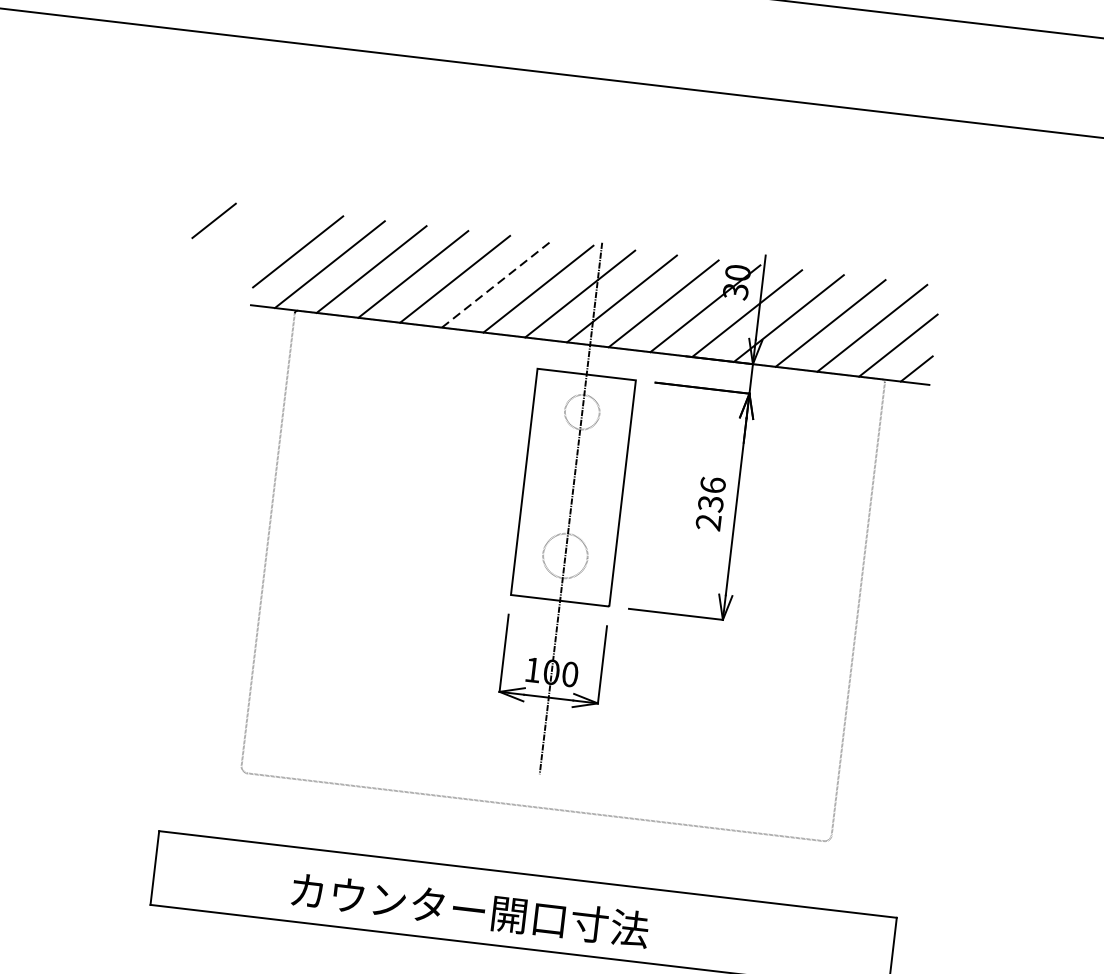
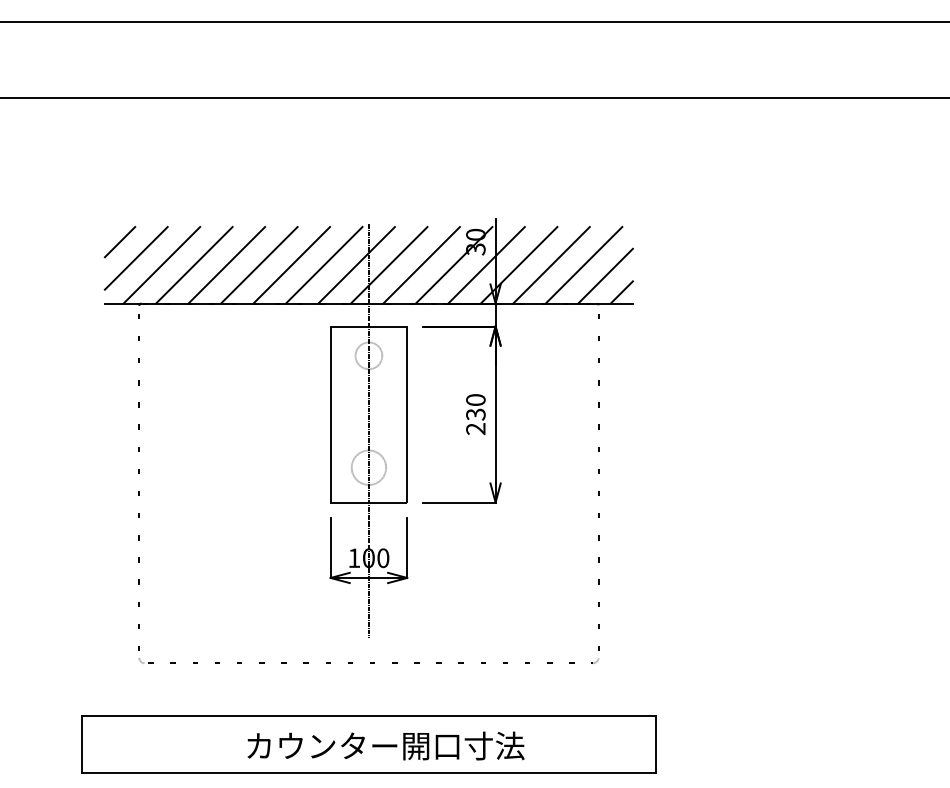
line: (213, 221) -> (119, 242), moved
line: (497, 283) -> (292, 264), dashed -> solid
text: (712, 484) -> (475, 399), 236 -> 230
text: (469, 909) -> (385, 745), moved

